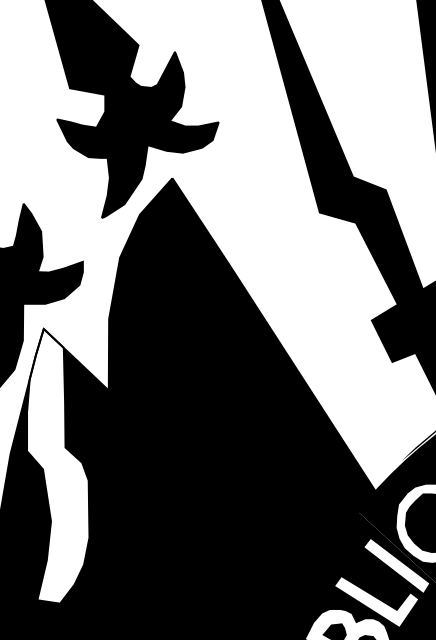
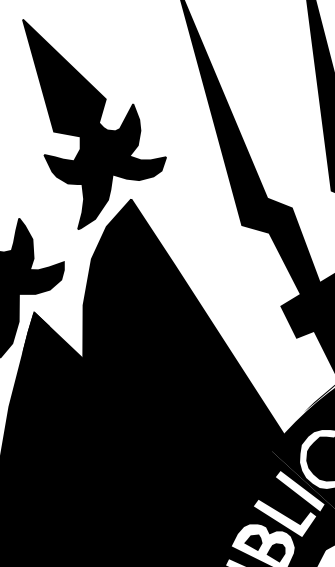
fill: (57, 465) -> (44, 415), added

